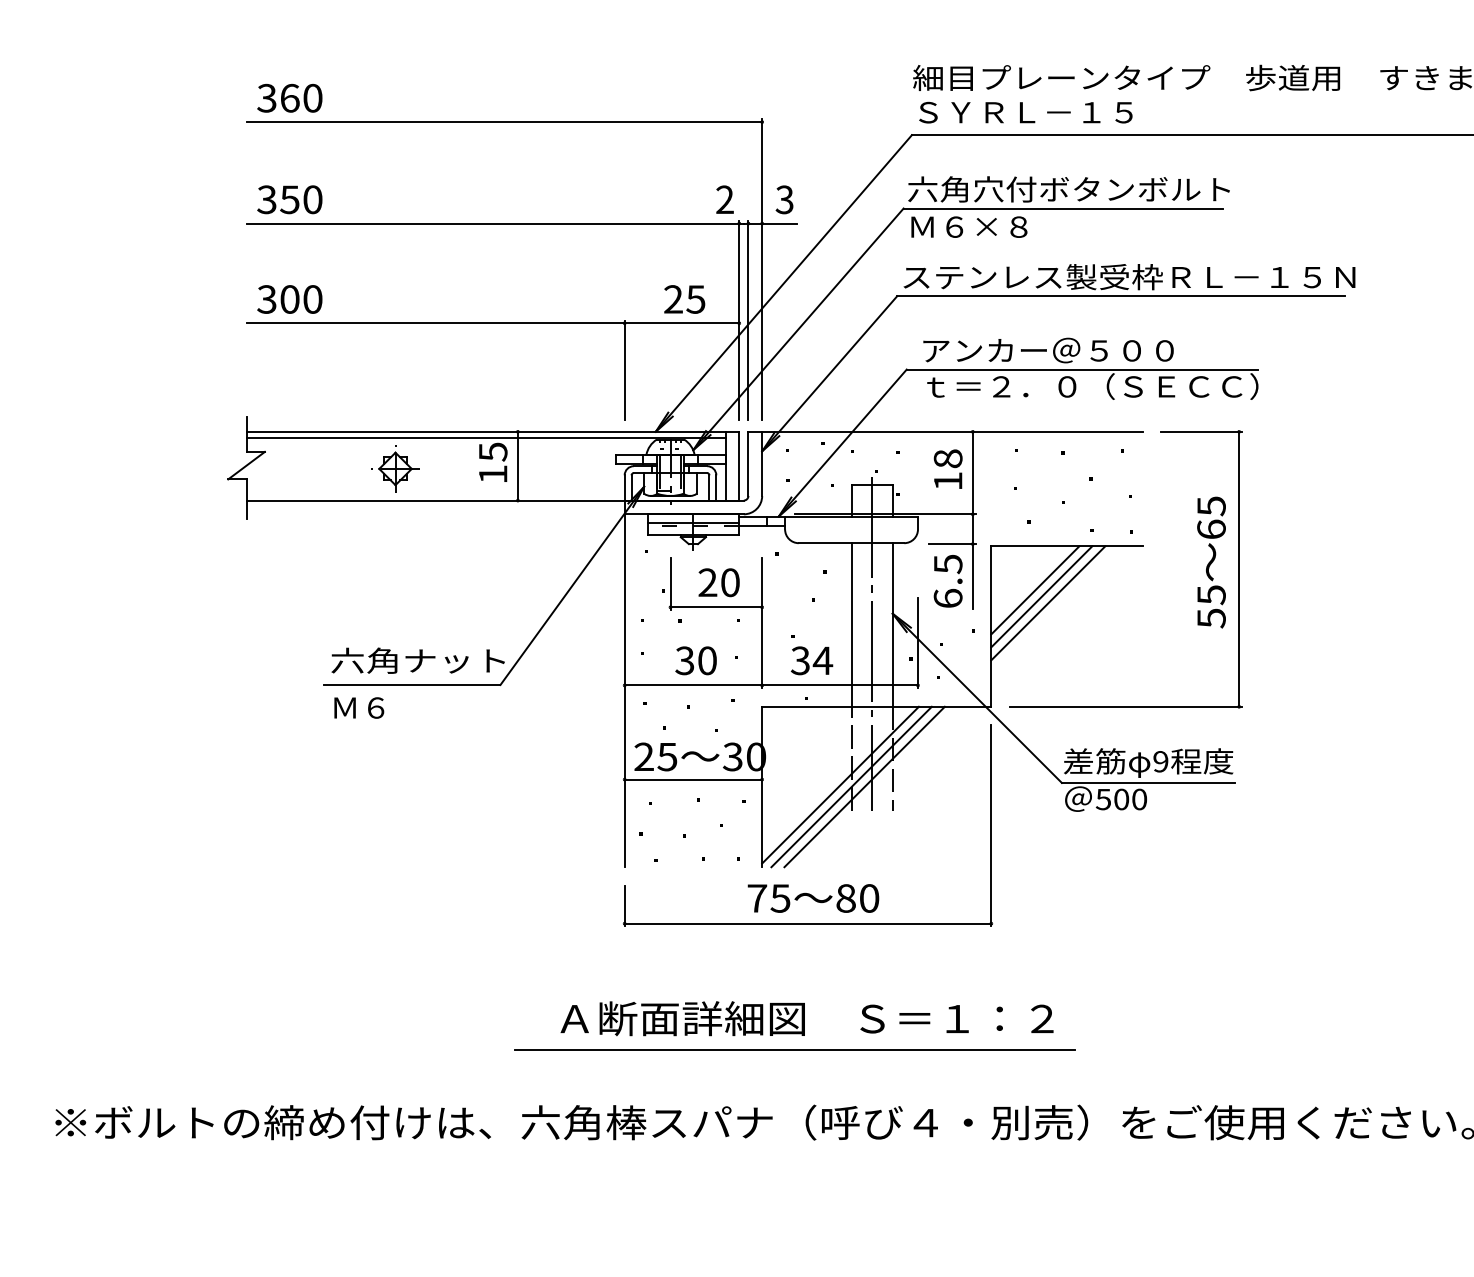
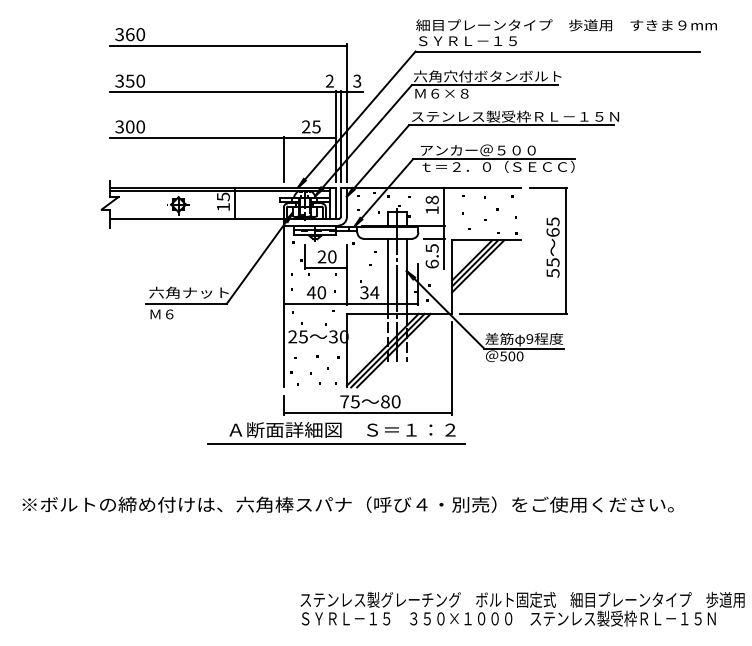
text: (682, 660) -> (310, 292), 30 -> 40
line: (691, 780) -> (314, 347), removed
part: (794, 1026) -> (336, 433), moved

